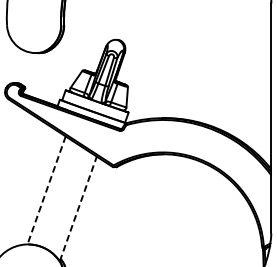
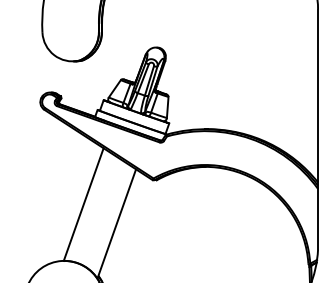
line: (46, 190) -> (83, 204), dashed -> solid
line: (78, 208) -> (116, 223), dashed -> solid

